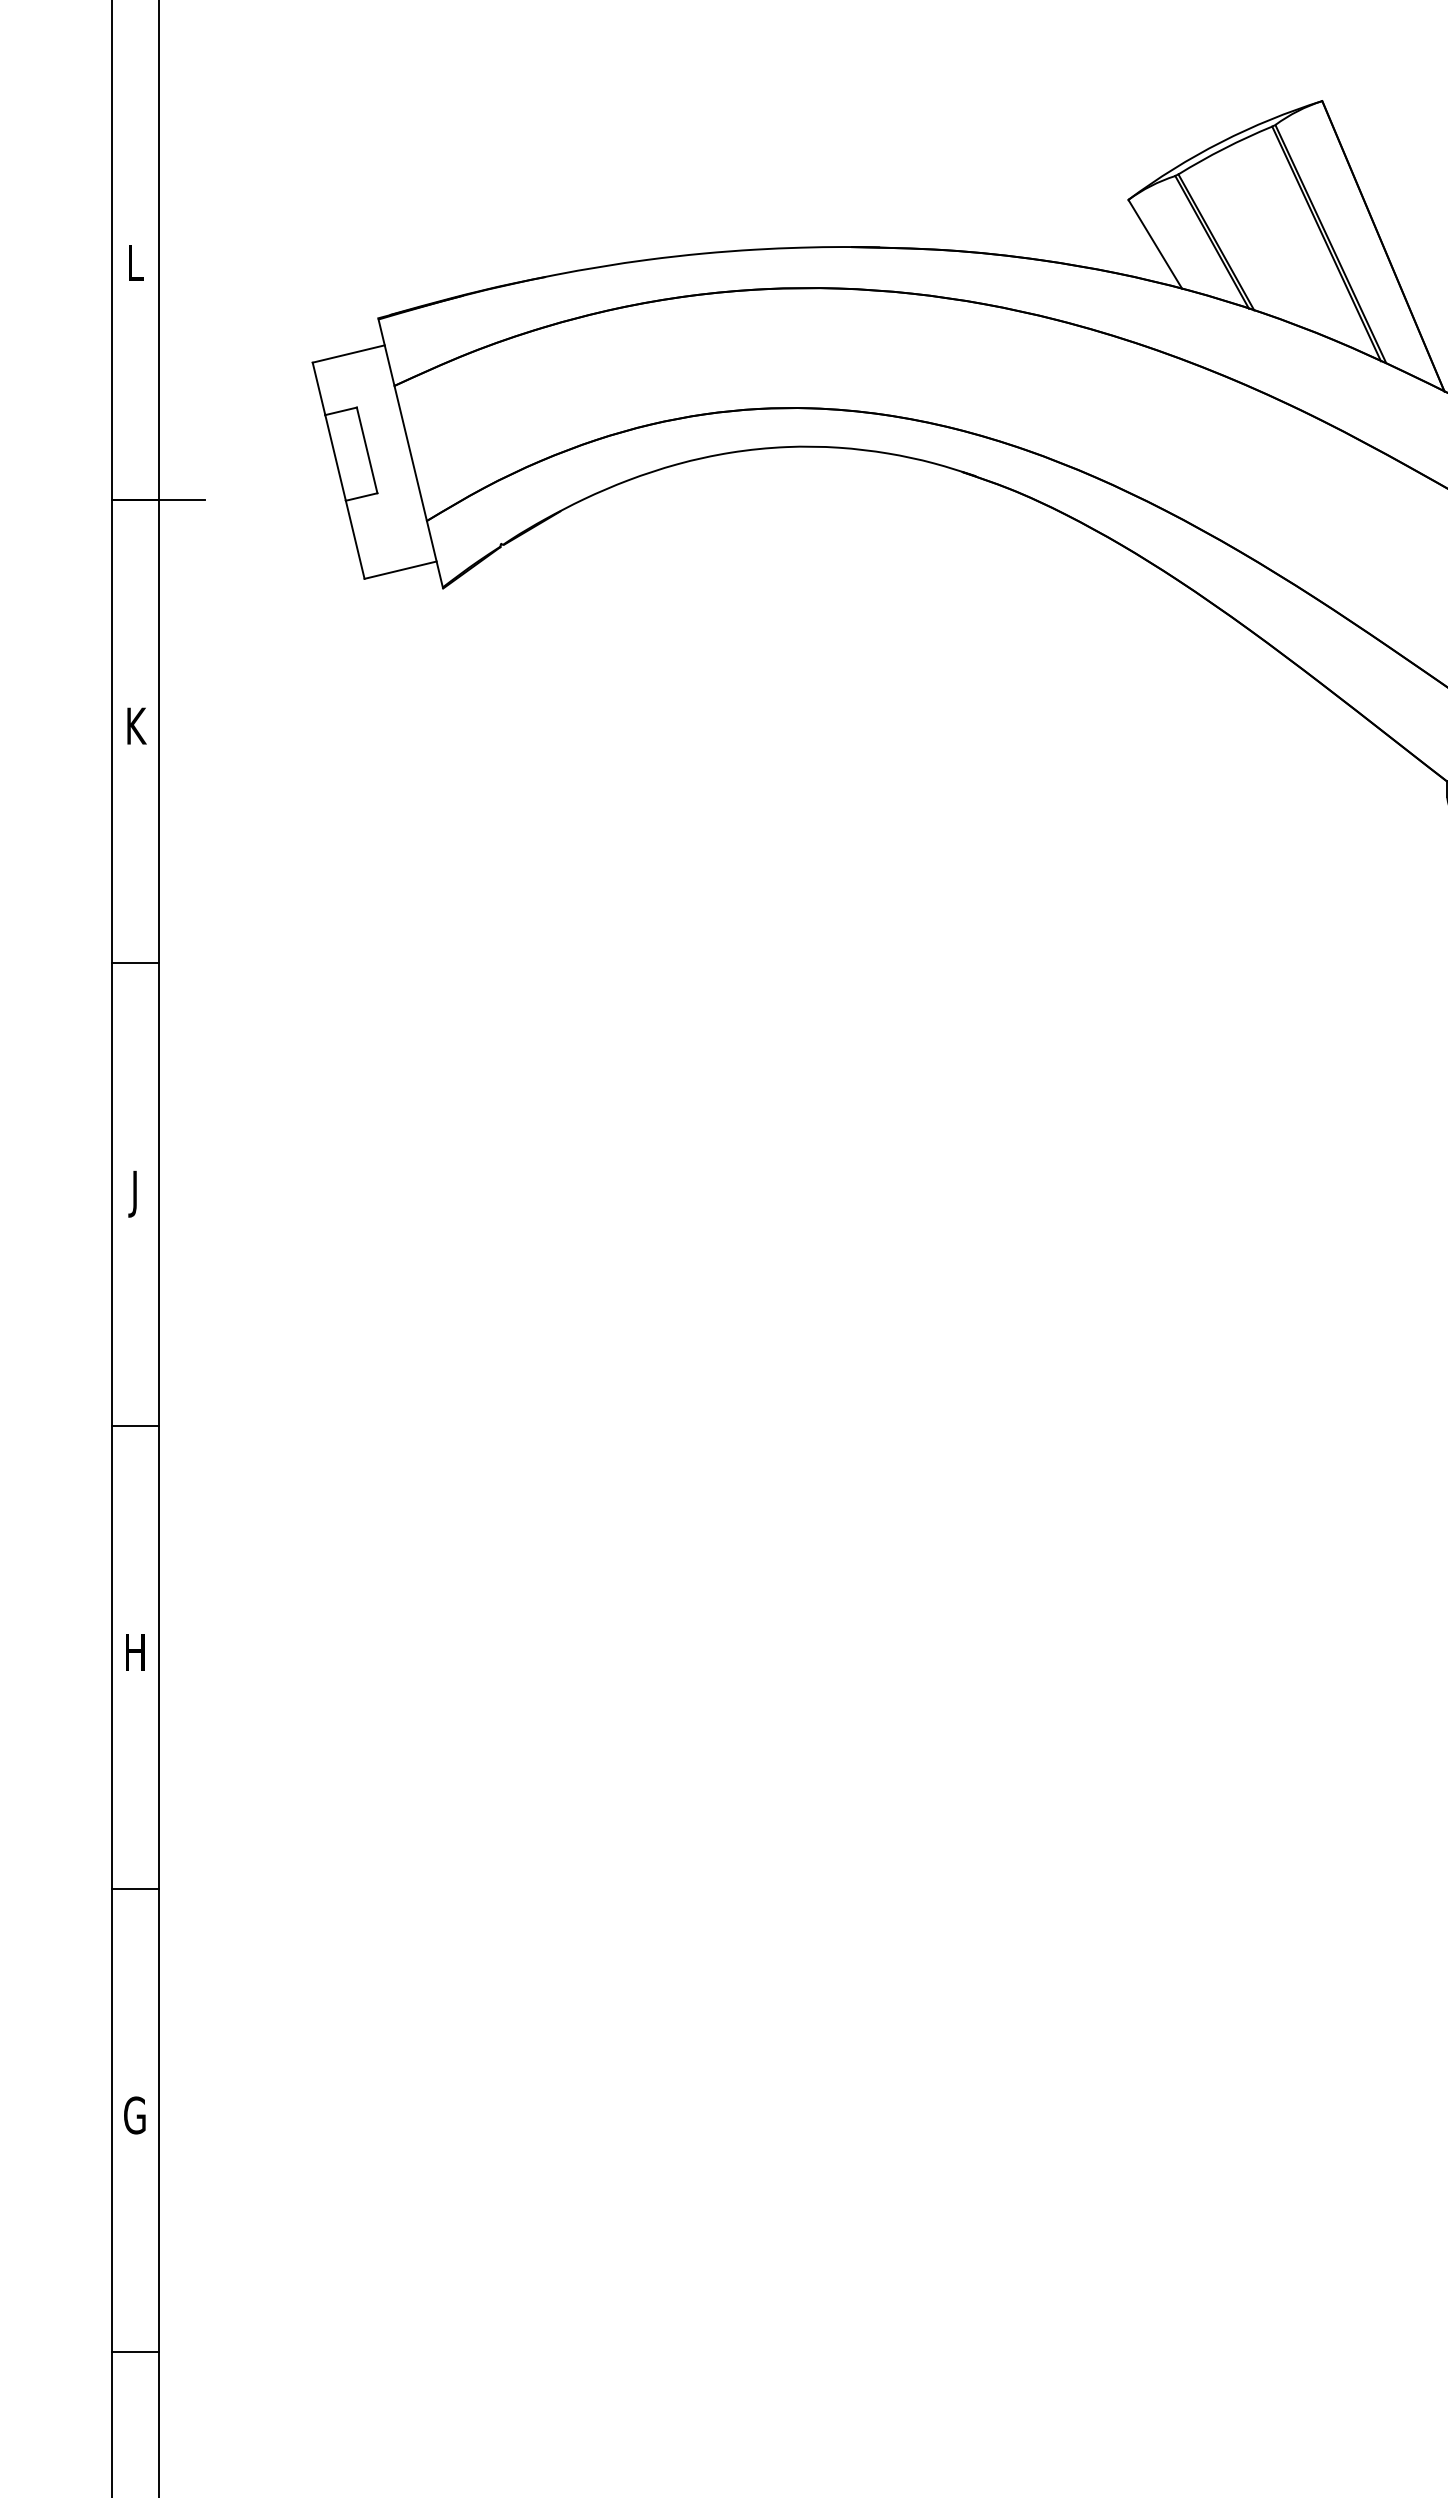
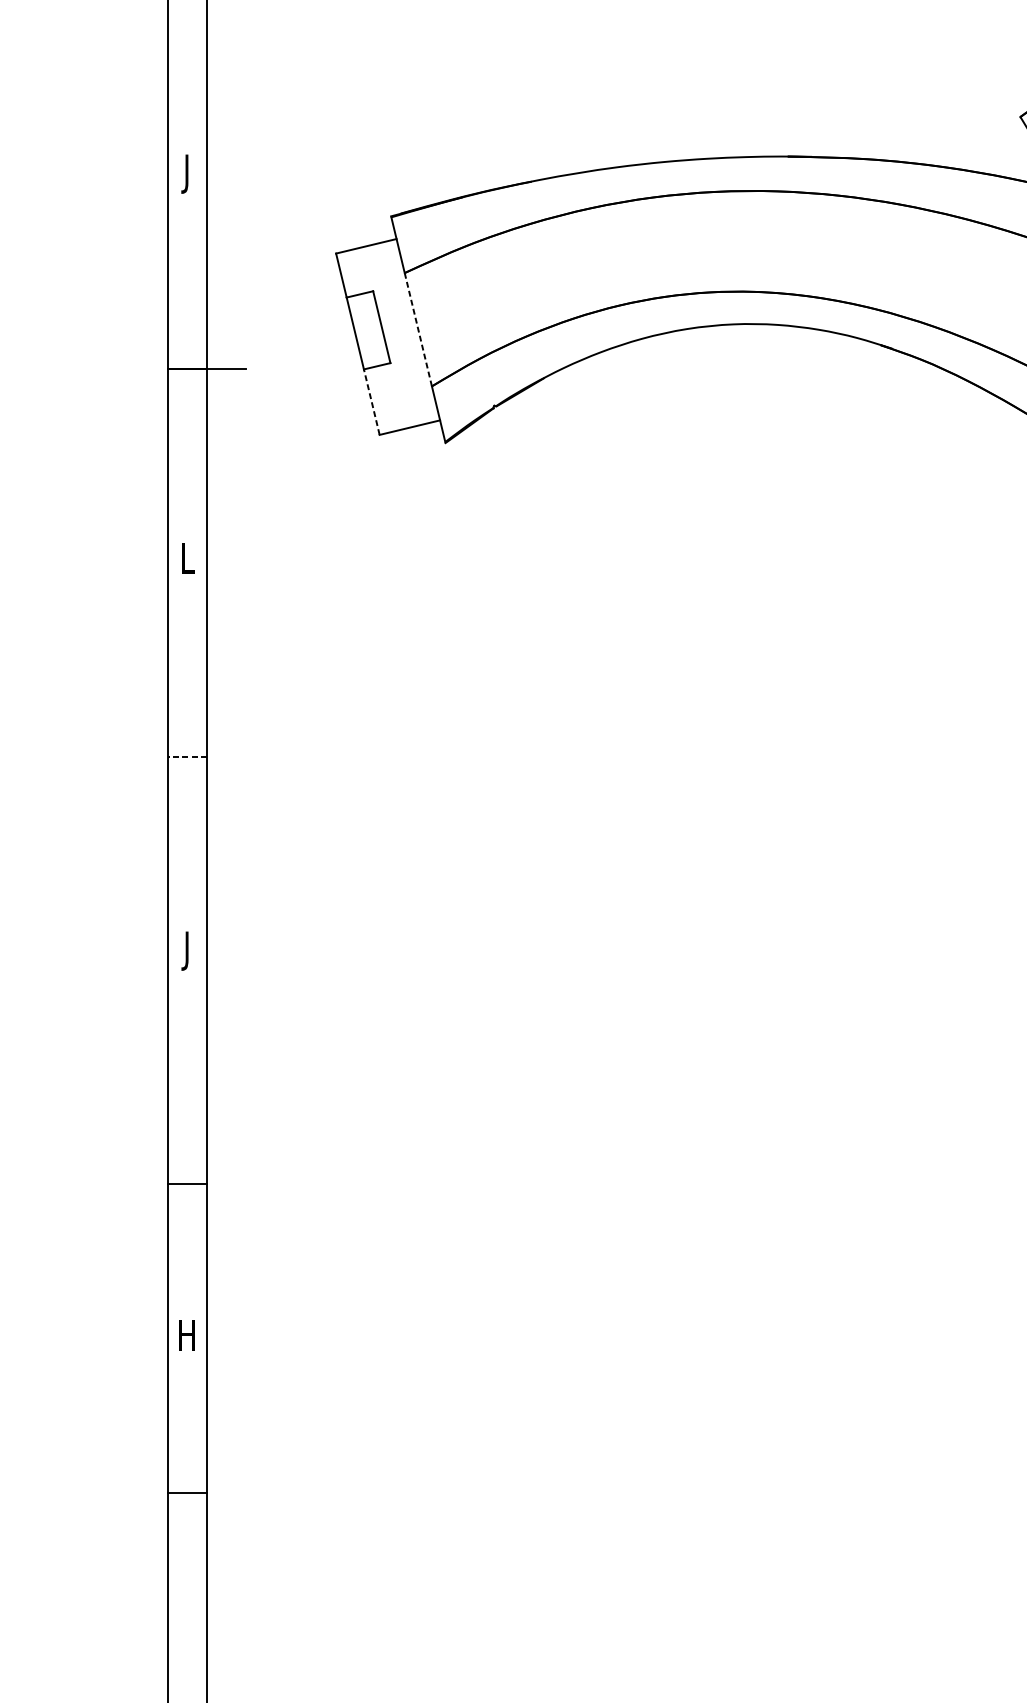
text: (135, 267) -> (187, 173), L -> J
line: (410, 452) -> (418, 328), solid -> dashed
line: (355, 539) -> (372, 401), solid -> dashed
text: (136, 725) -> (188, 557), K -> L
line: (134, 963) -> (186, 757), solid -> dashed
line: (135, 1426) -> (187, 1184), moved
line: (135, 1889) -> (187, 1493), moved

